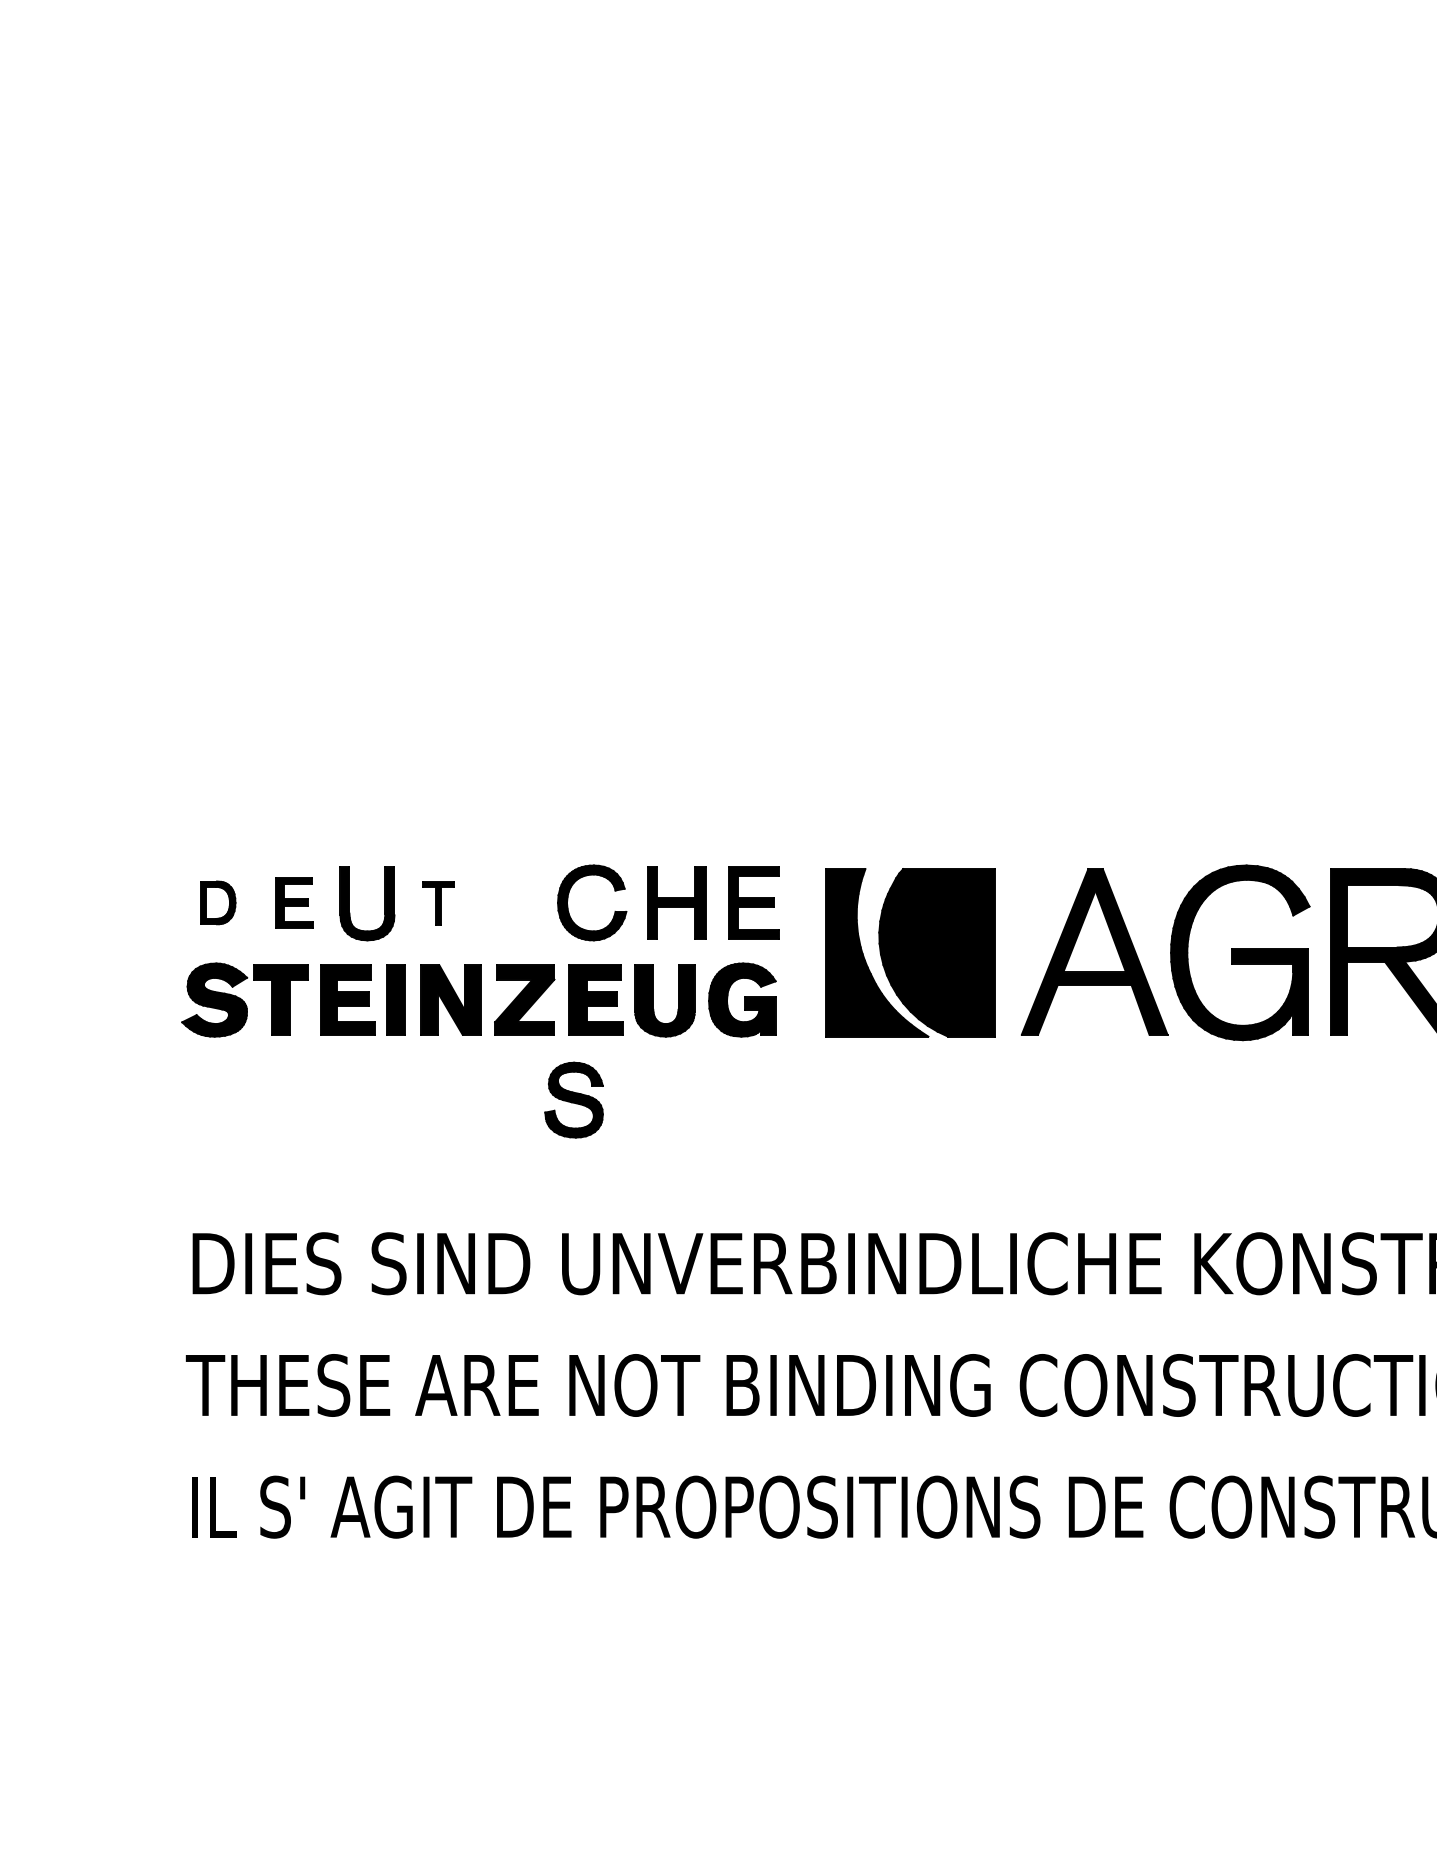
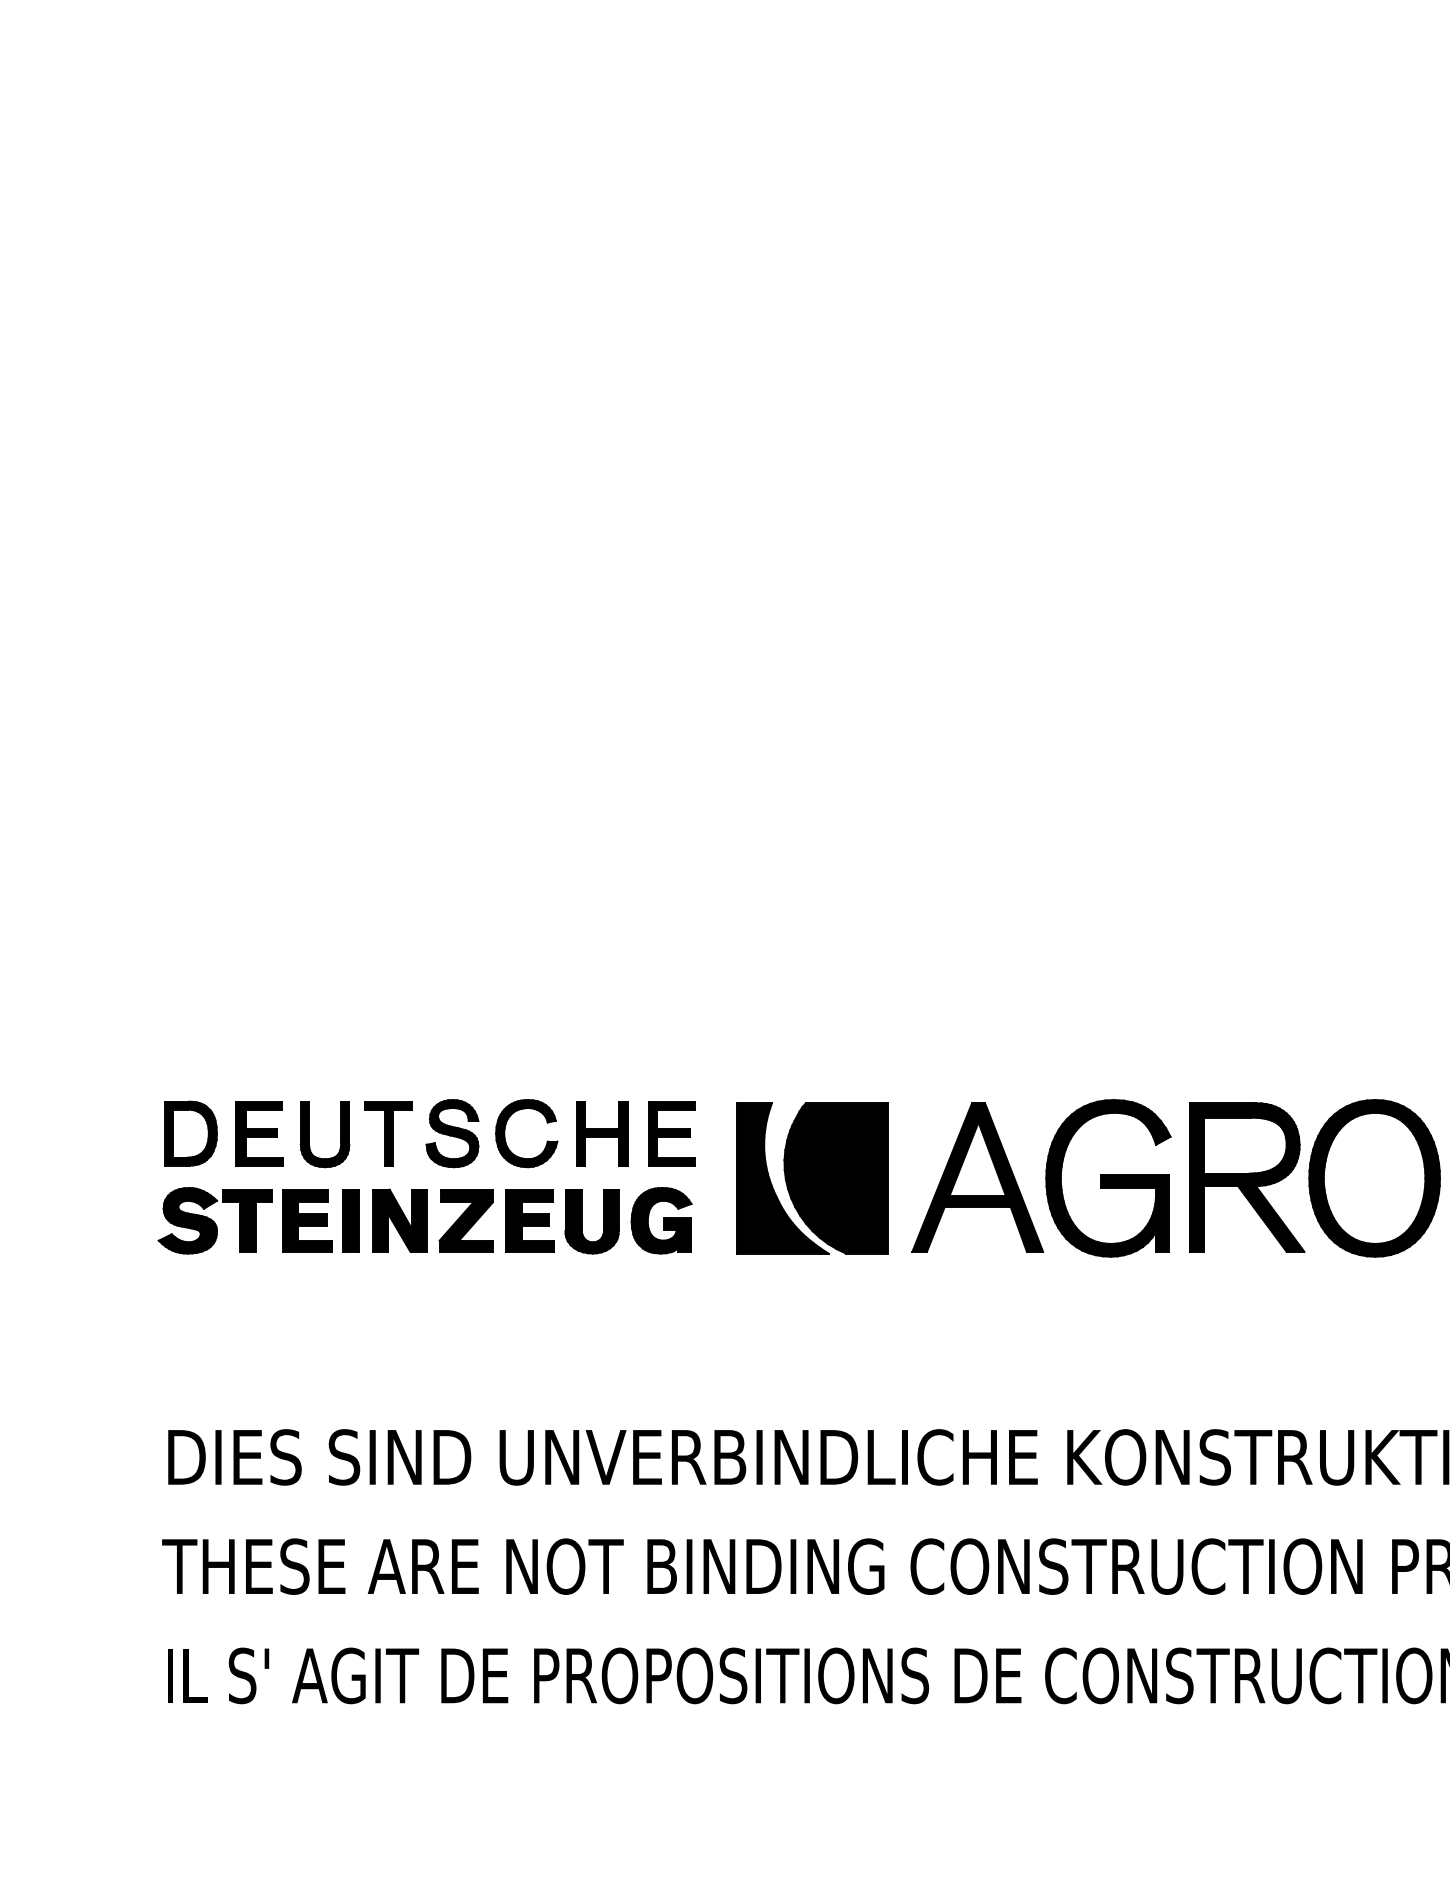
part: (217, 902) -> (190, 1133), size x1.67
part: (294, 902) -> (259, 1133), size x1.43
part: (438, 902) -> (388, 1133), size x1.67
part: (574, 1100) -> (452, 1133), moved

